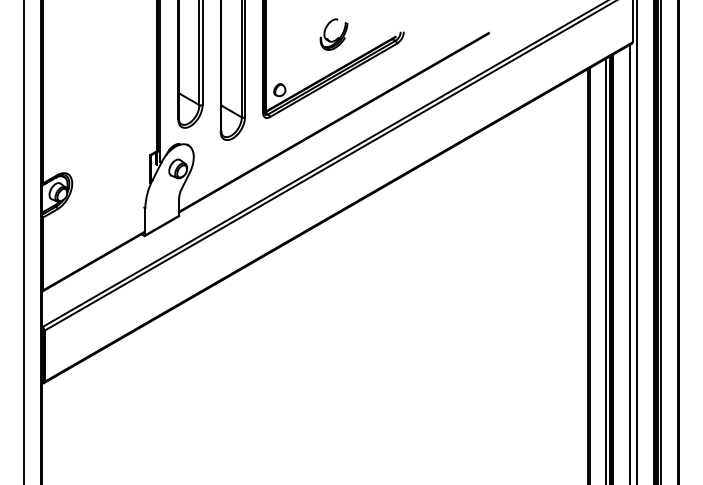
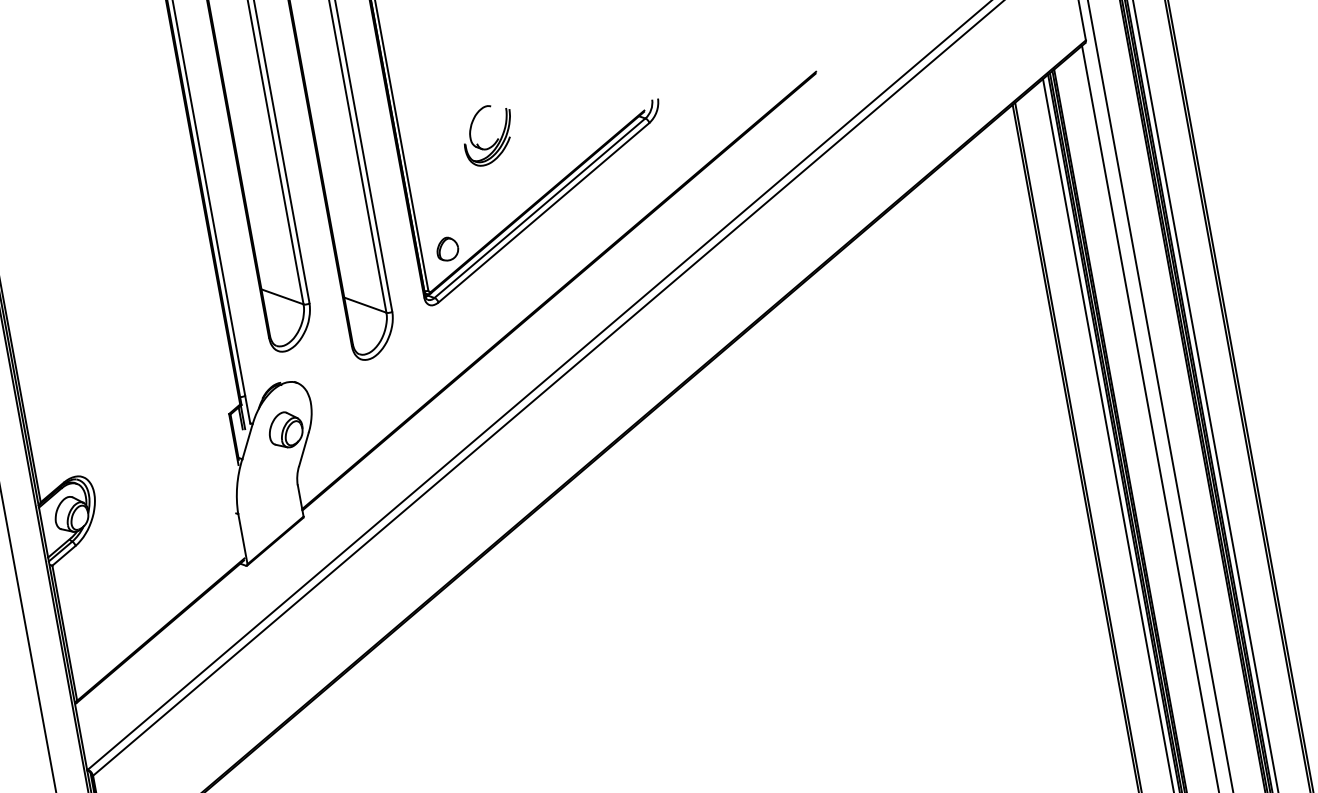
part: (333, 34) -> (487, 135), moved

